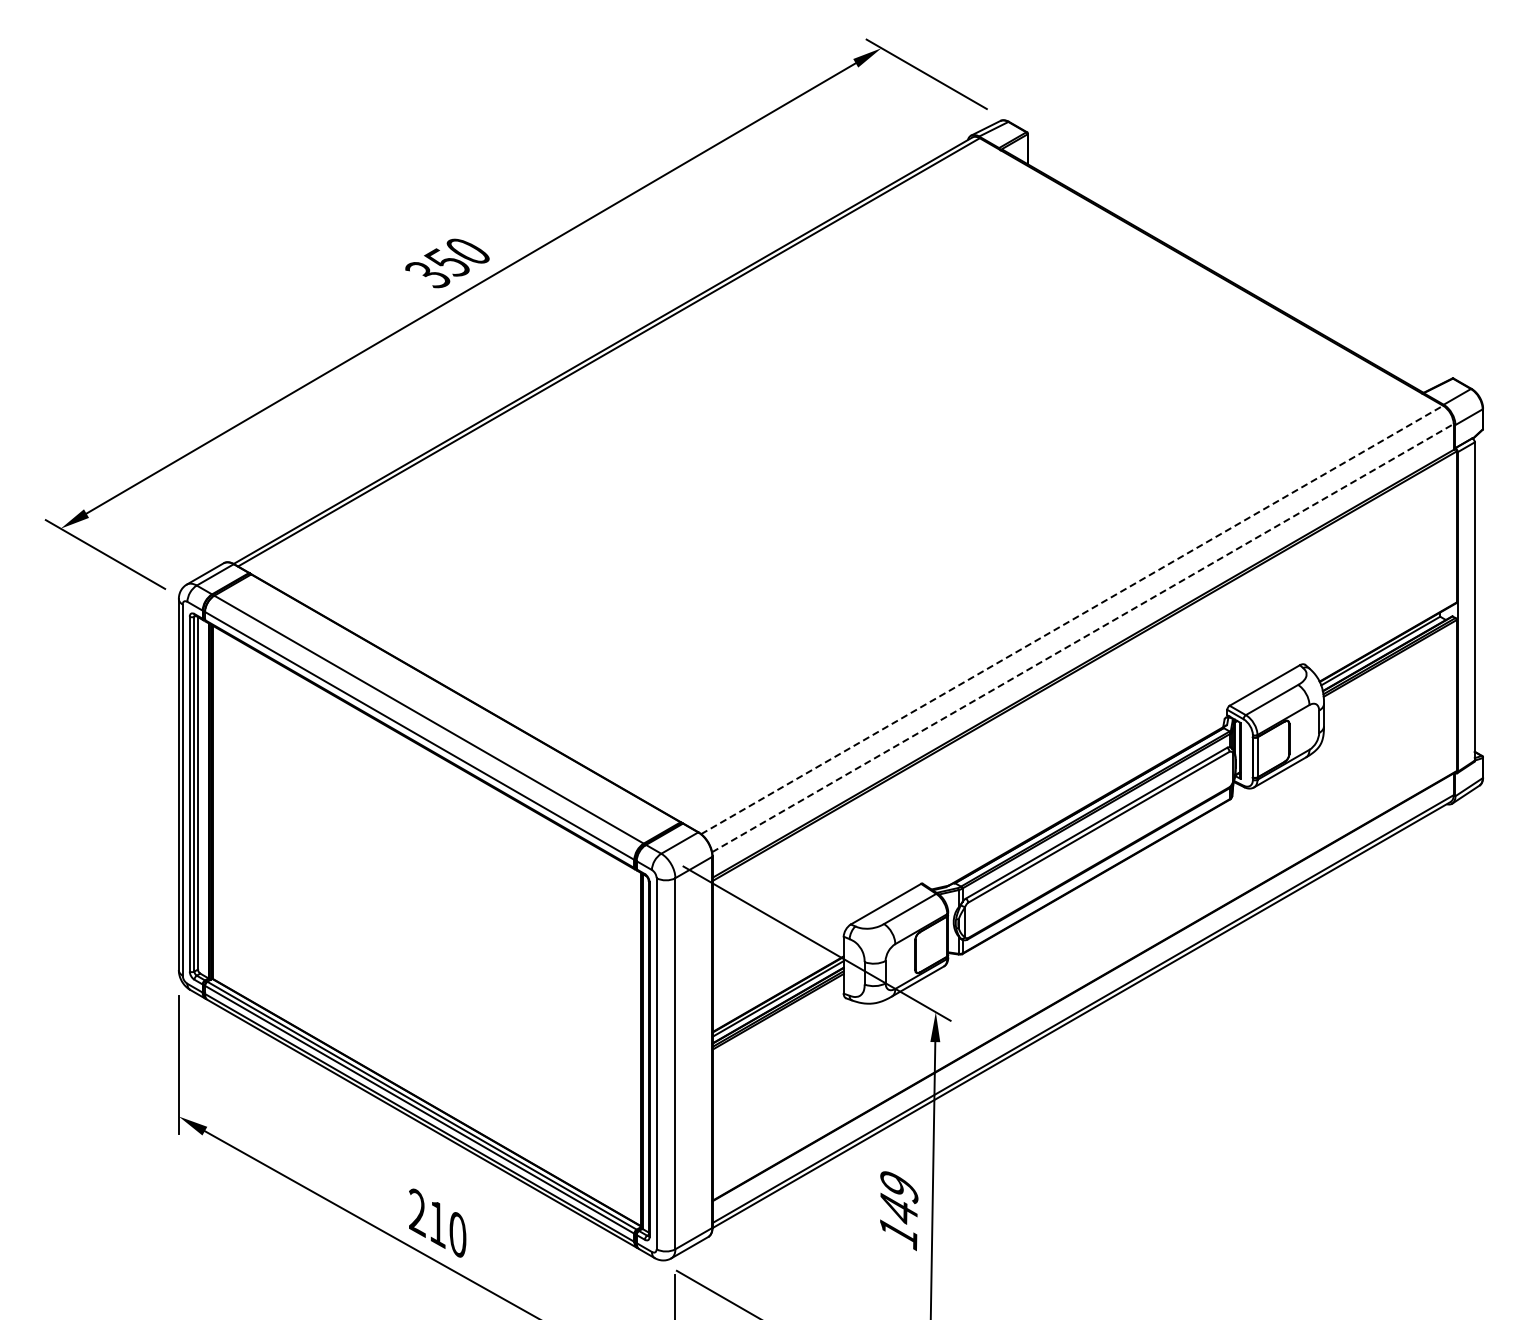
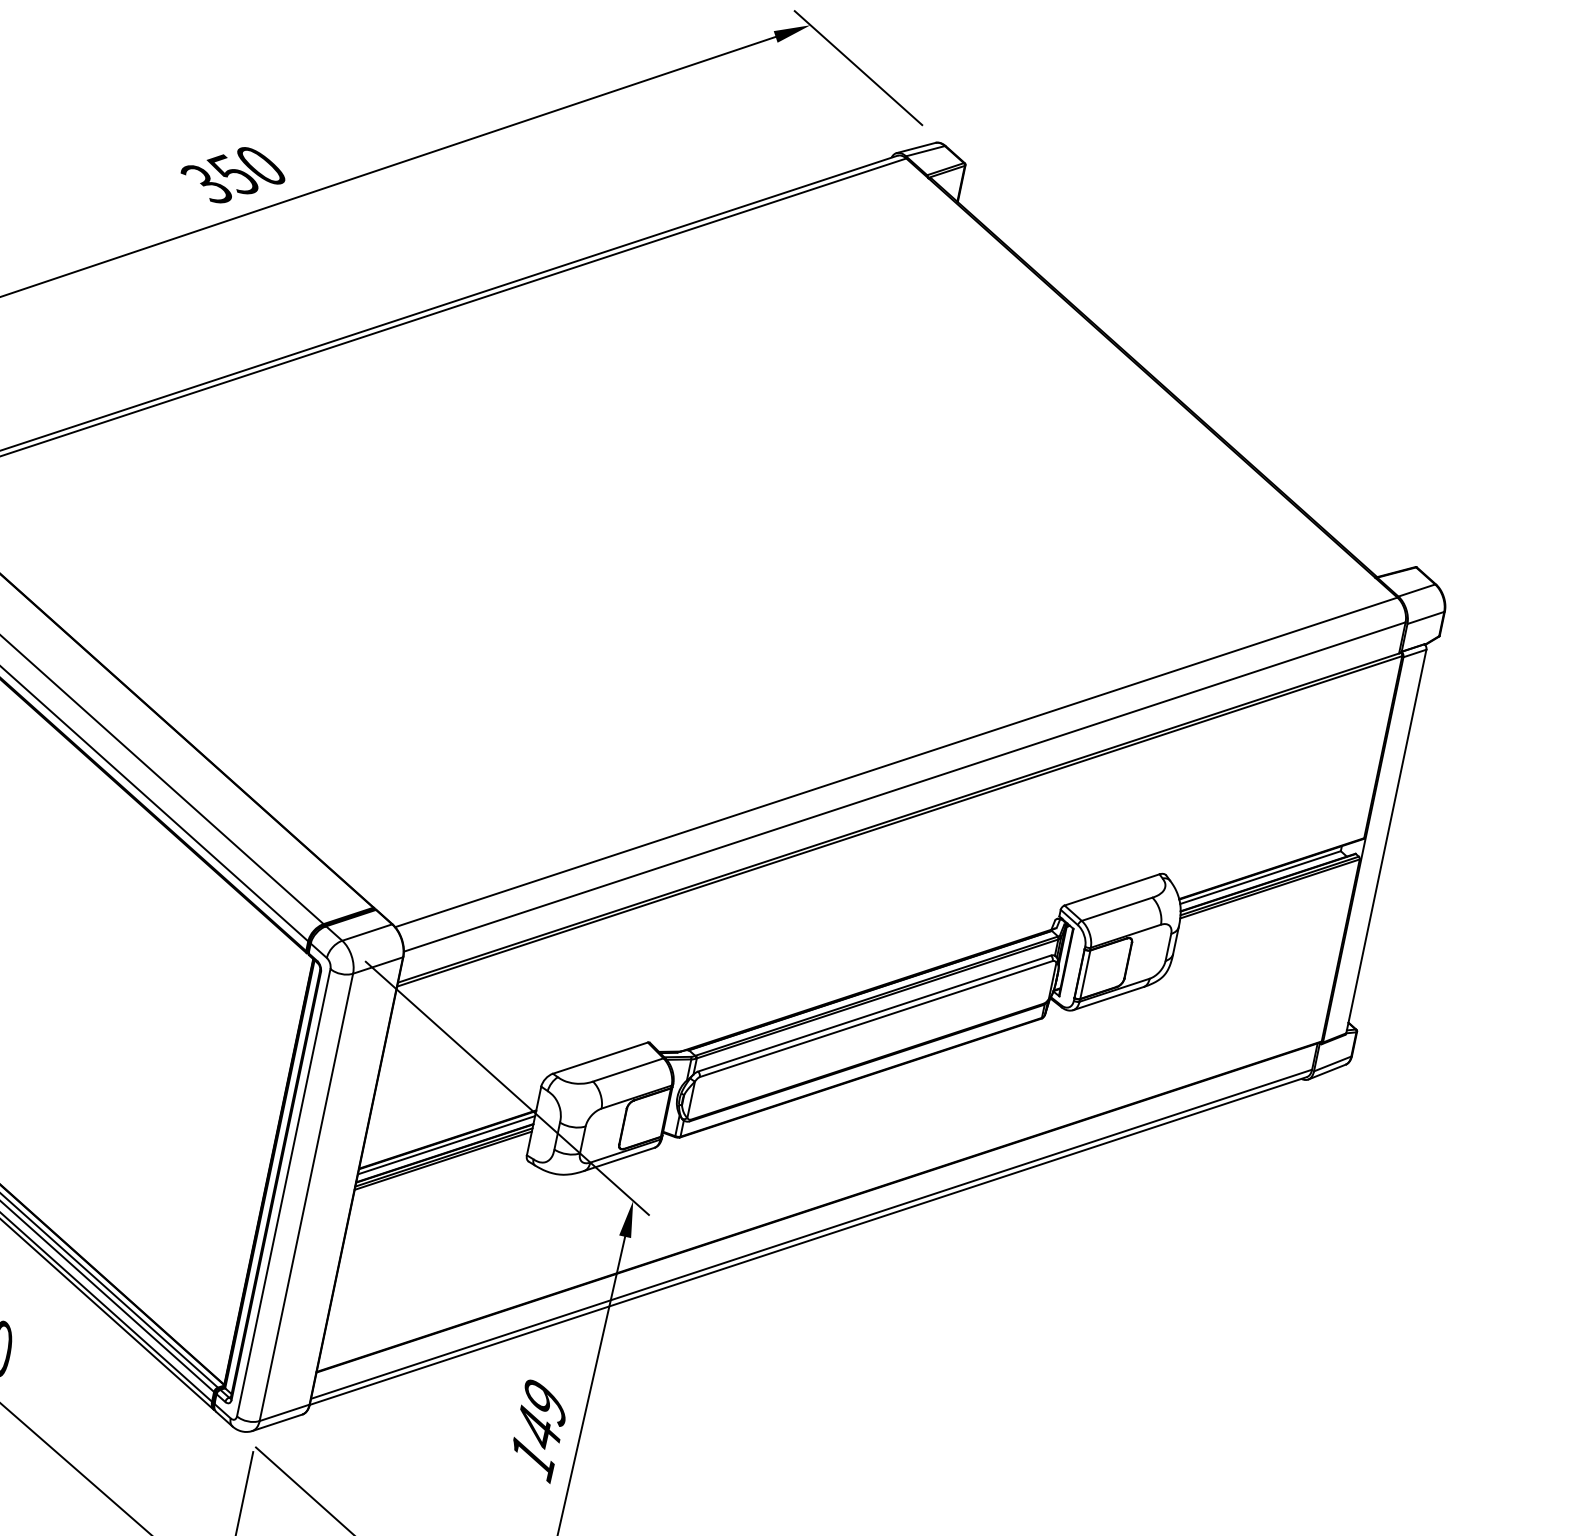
line: (1072, 619) -> (896, 761), dashed -> solid
line: (1083, 637) -> (905, 786), dashed -> solid

